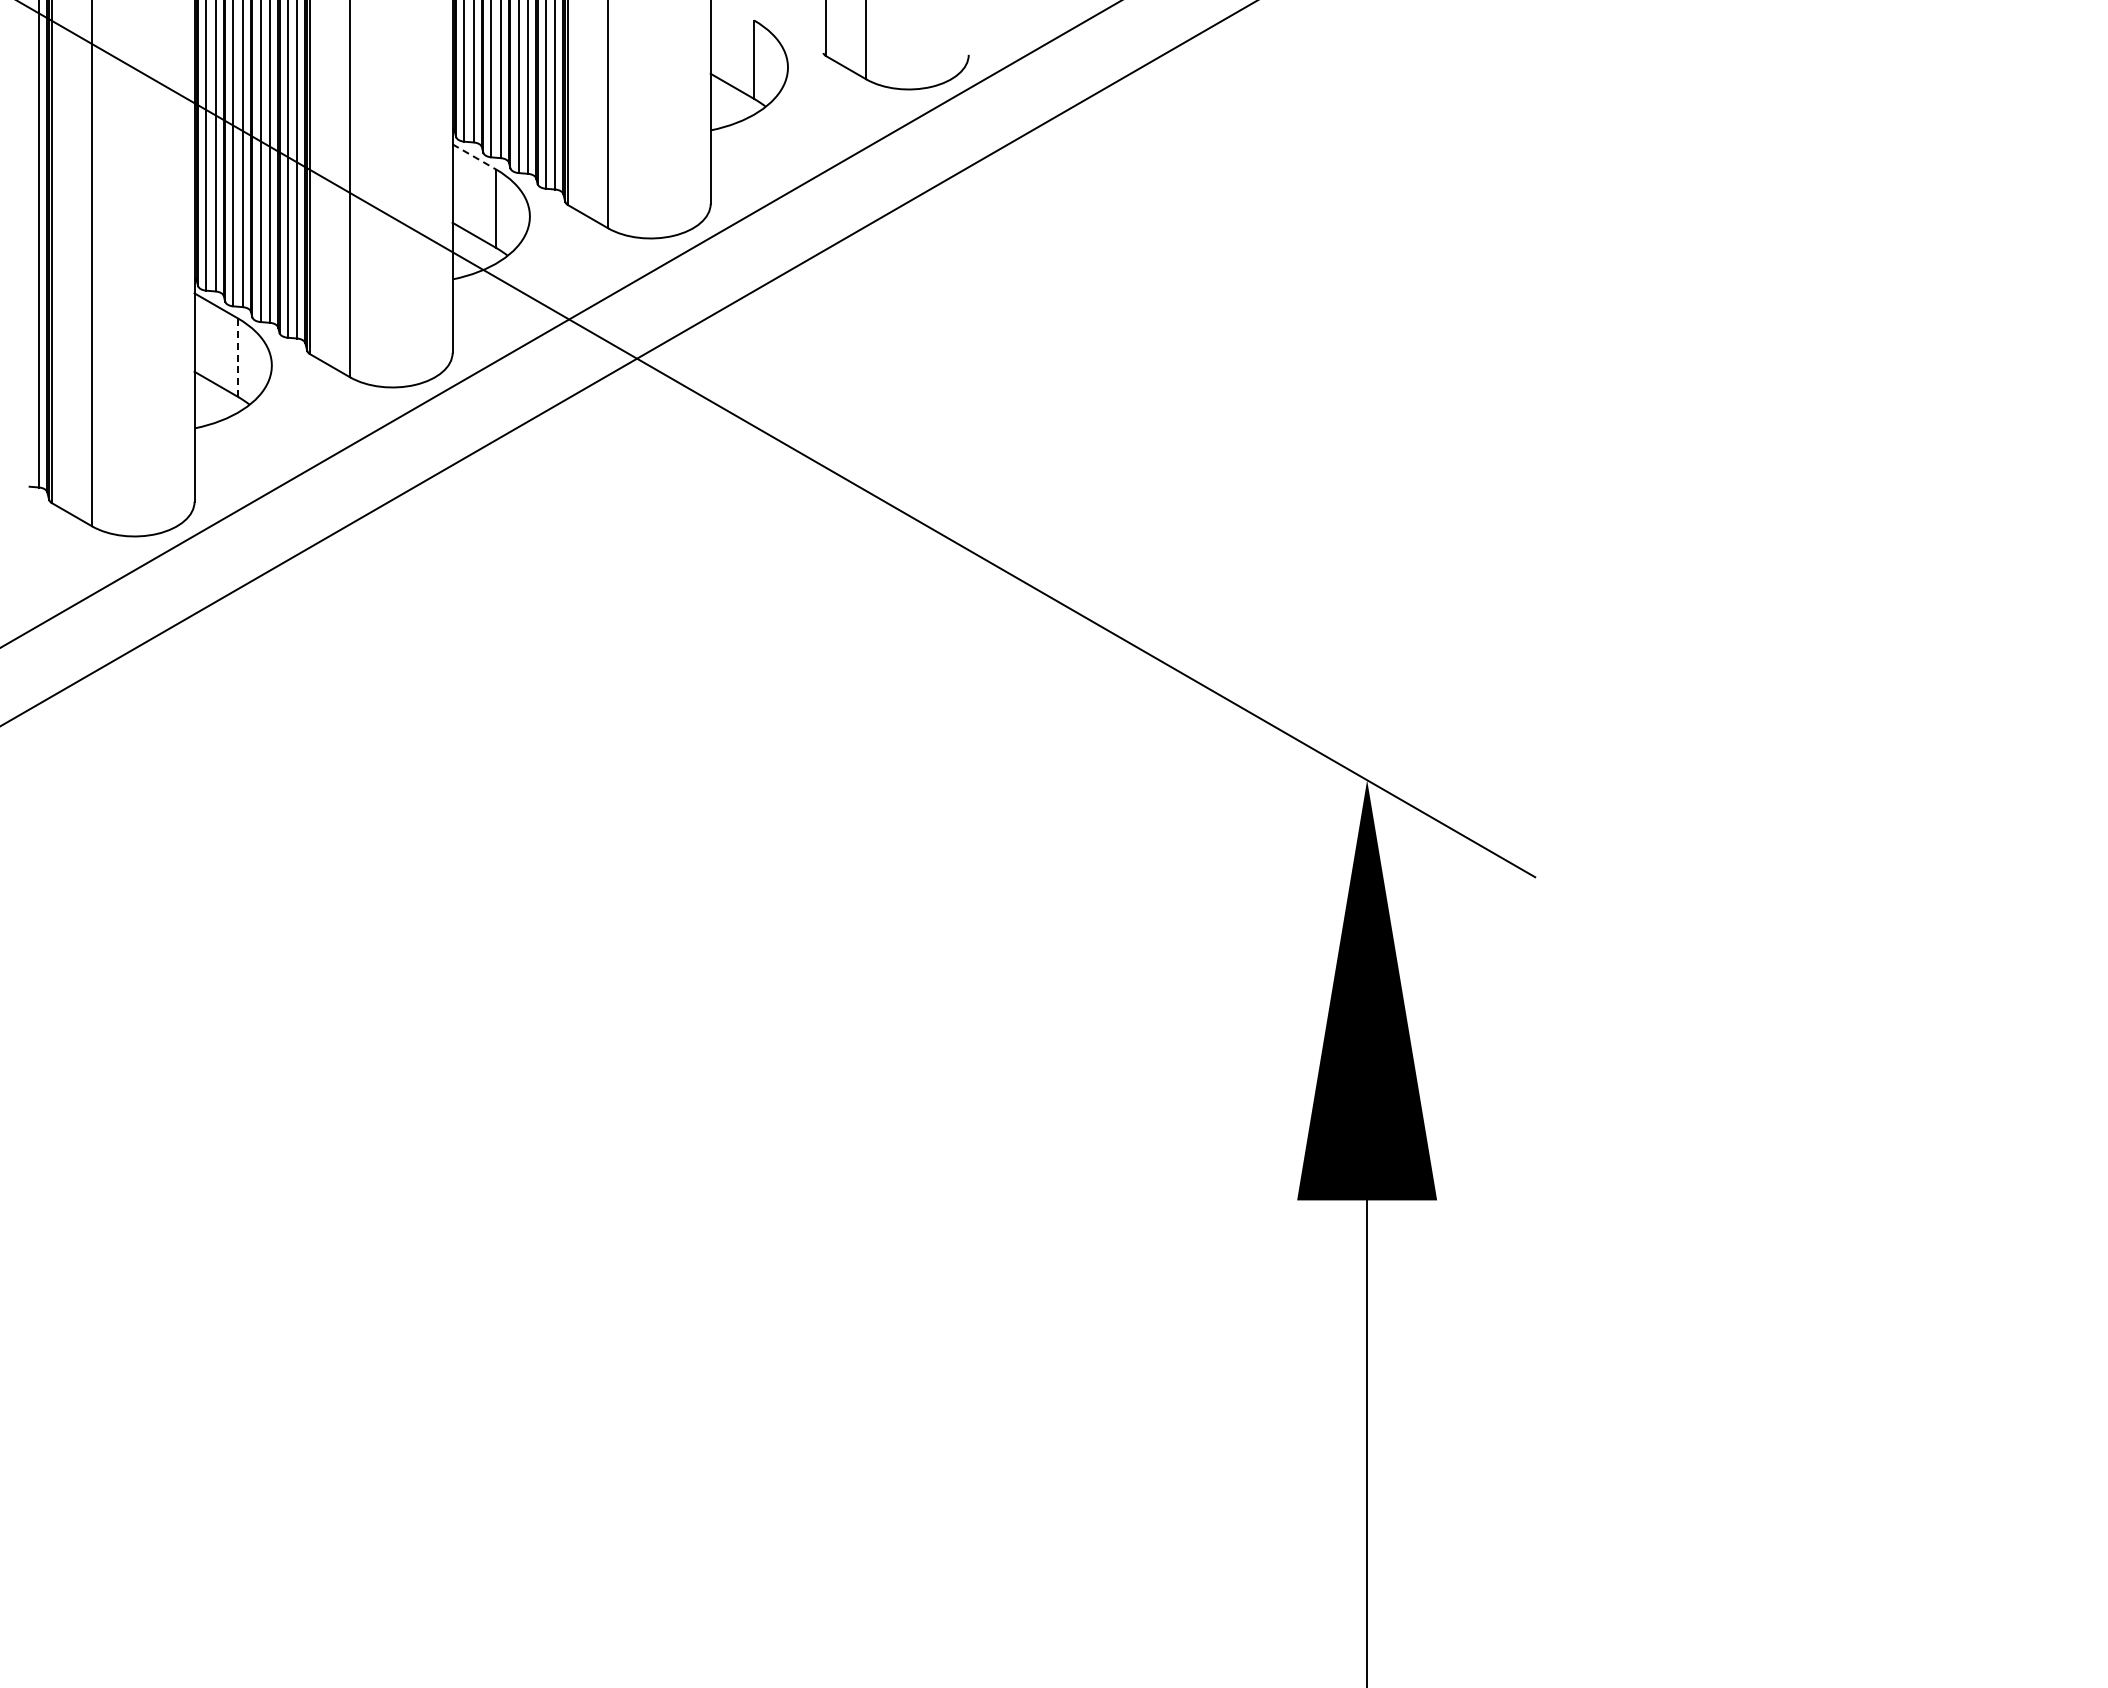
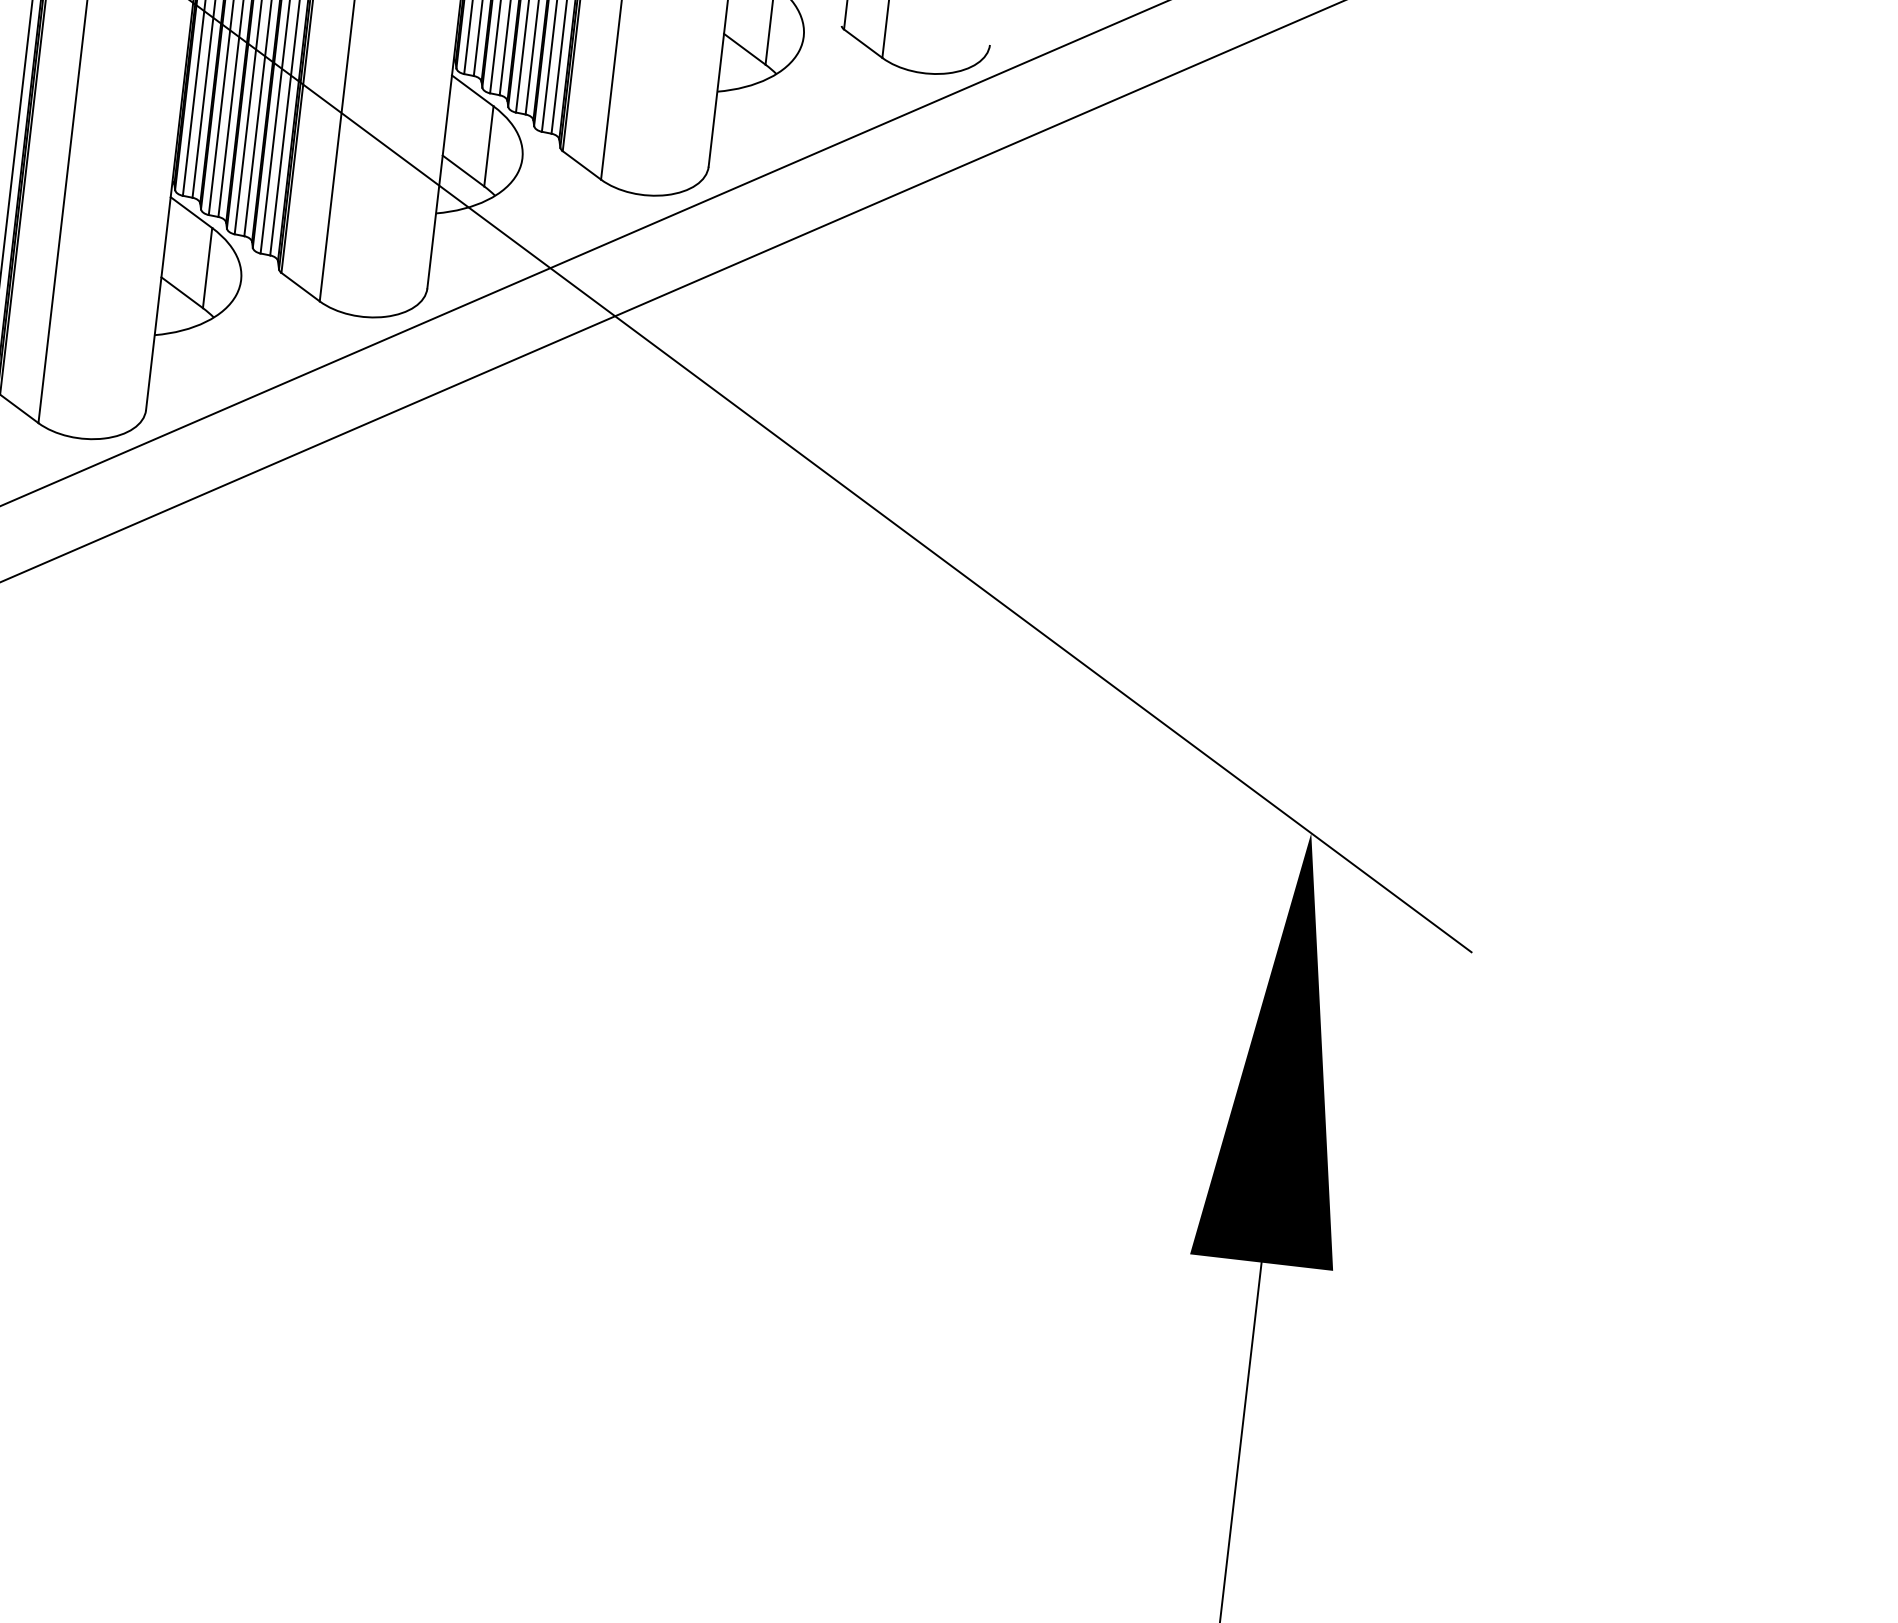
line: (474, 157) -> (472, 91), dashed -> solid
line: (238, 357) -> (208, 267), dashed -> solid

